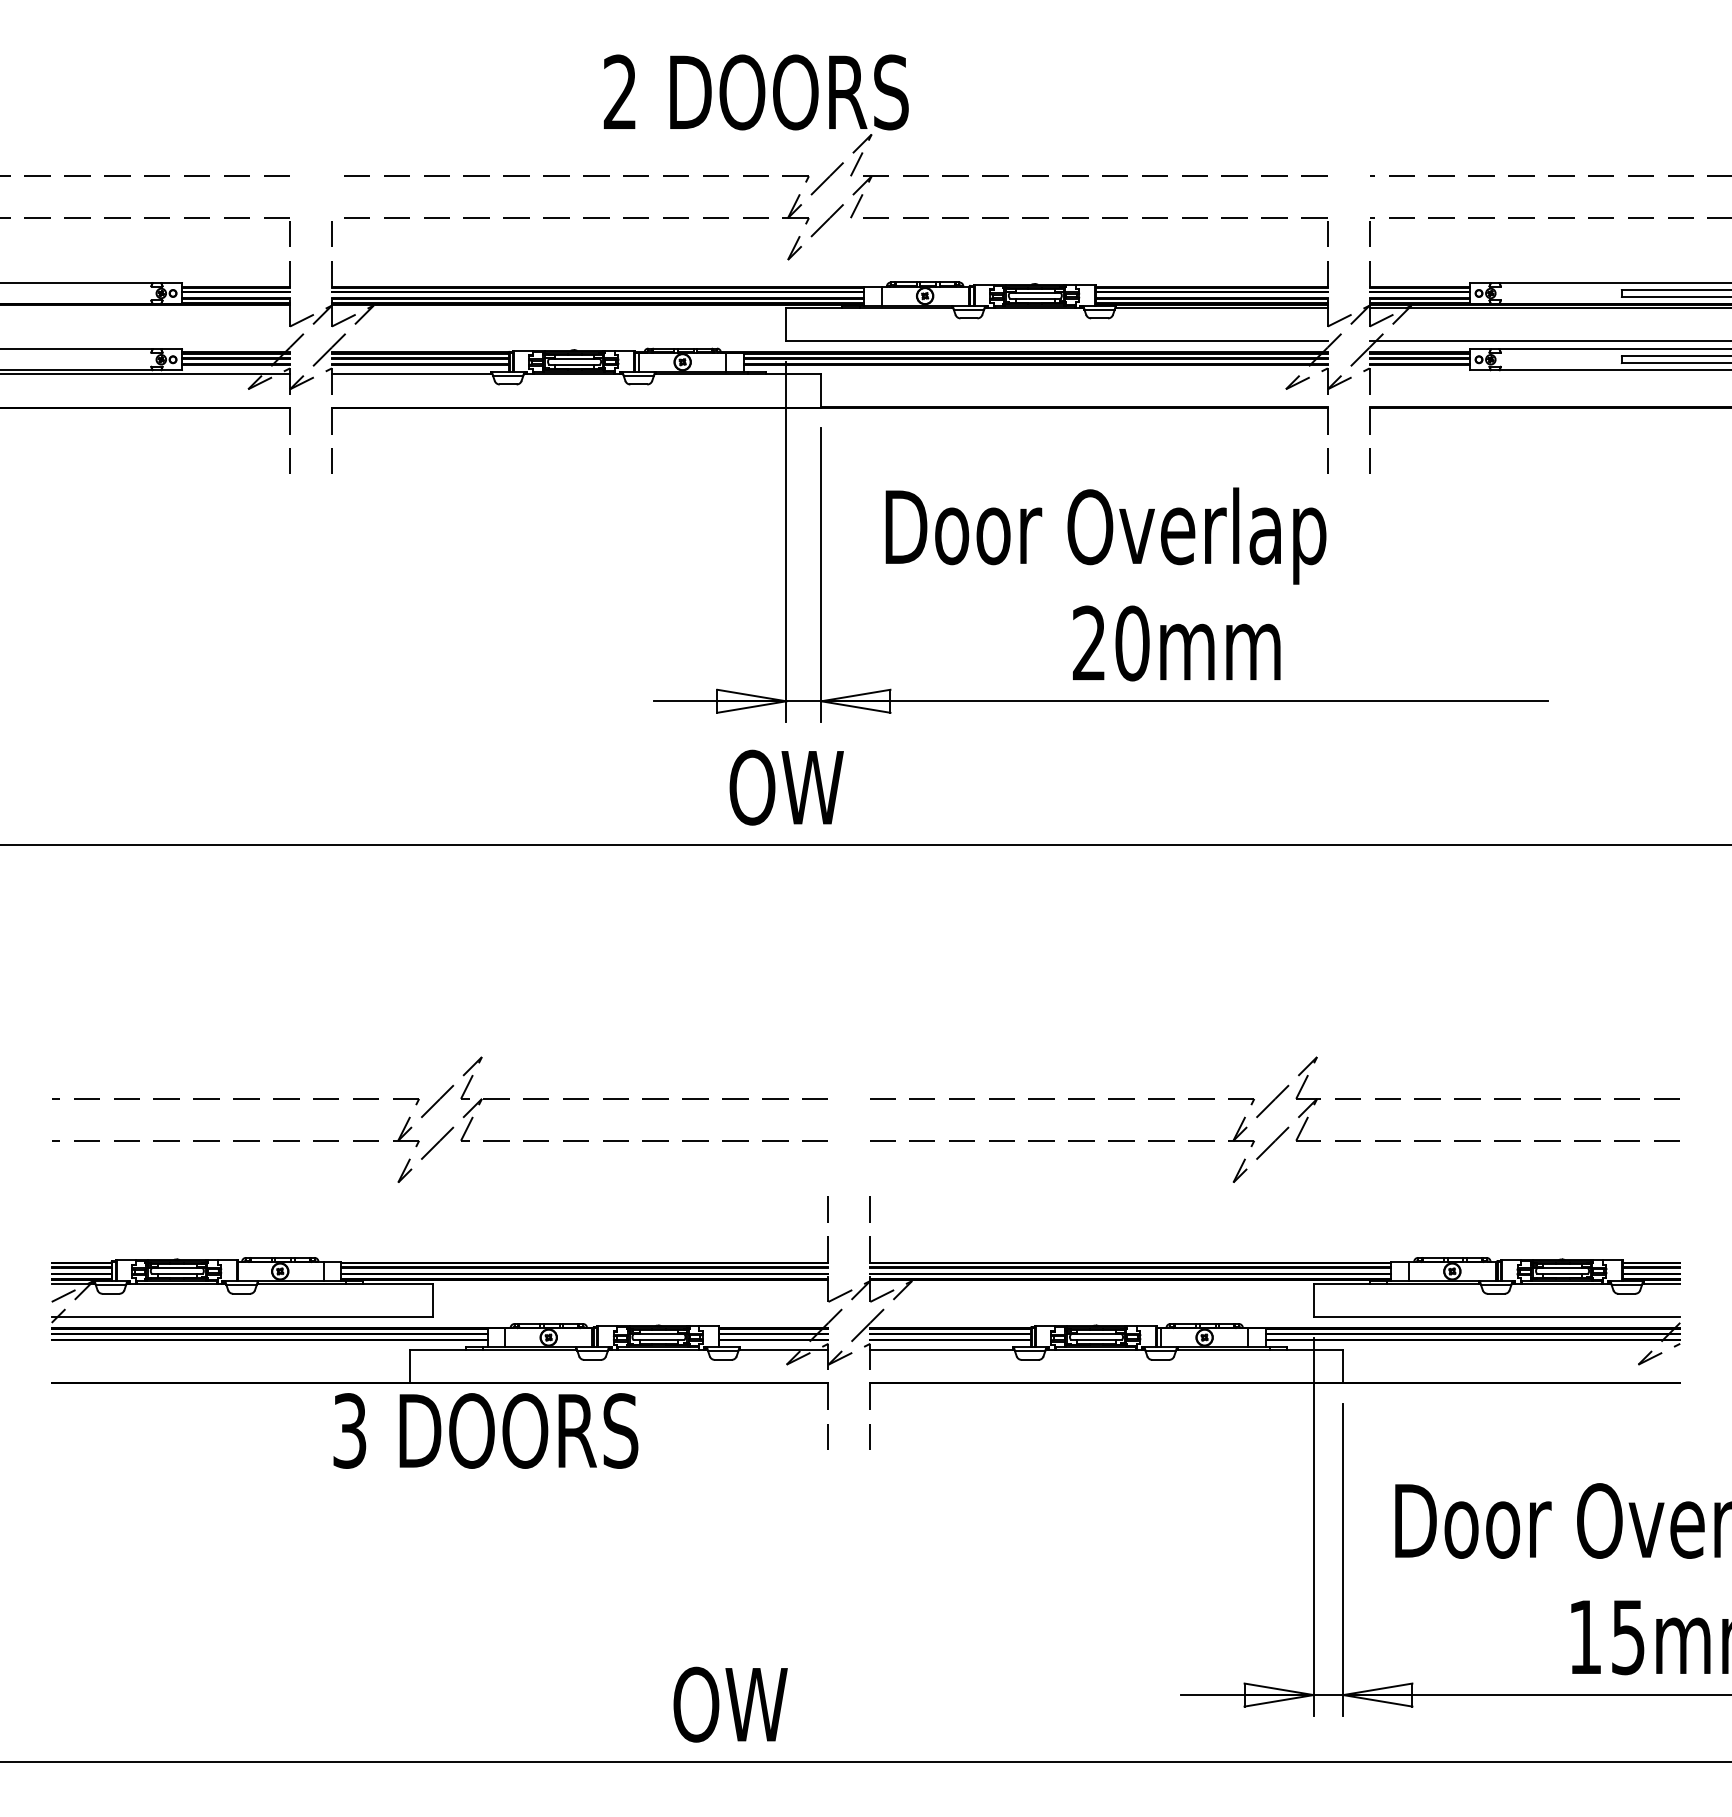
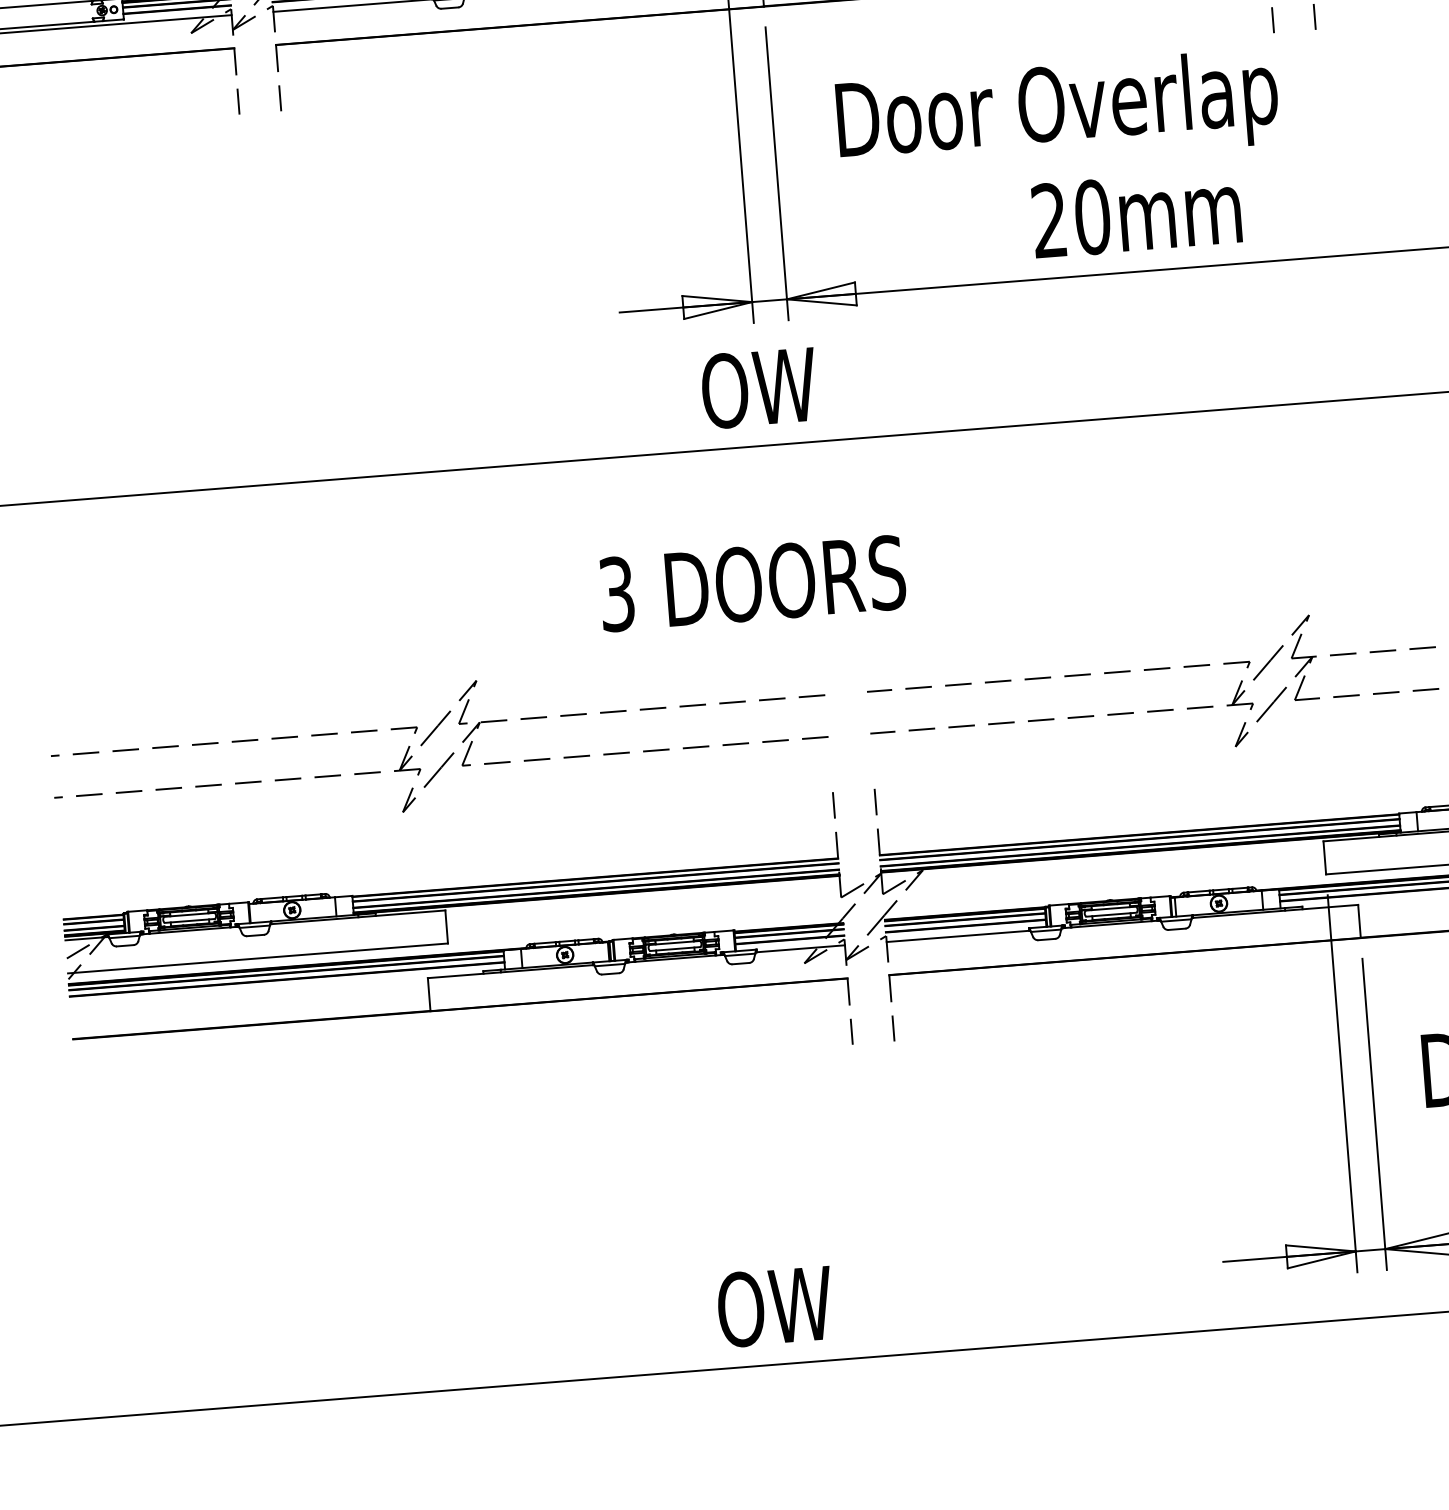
text: (485, 1430) -> (752, 583), moved

